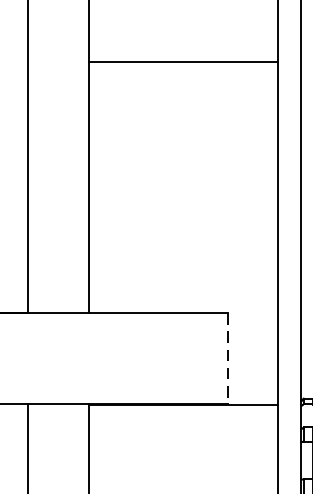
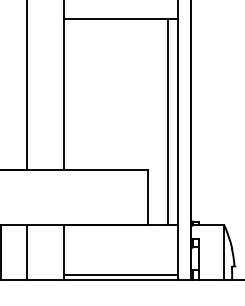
line: (262, 232) -> (168, 121), added
line: (228, 358) -> (147, 197), dashed -> solid
line: (183, 488) -> (120, 275), added

